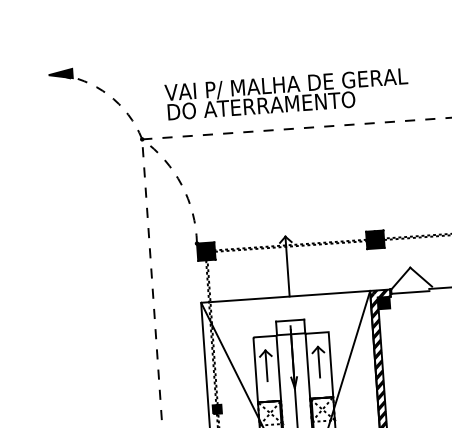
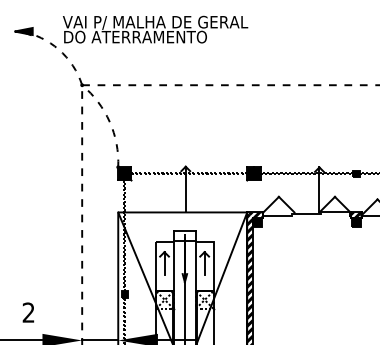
text: (286, 94) -> (155, 29), moved

